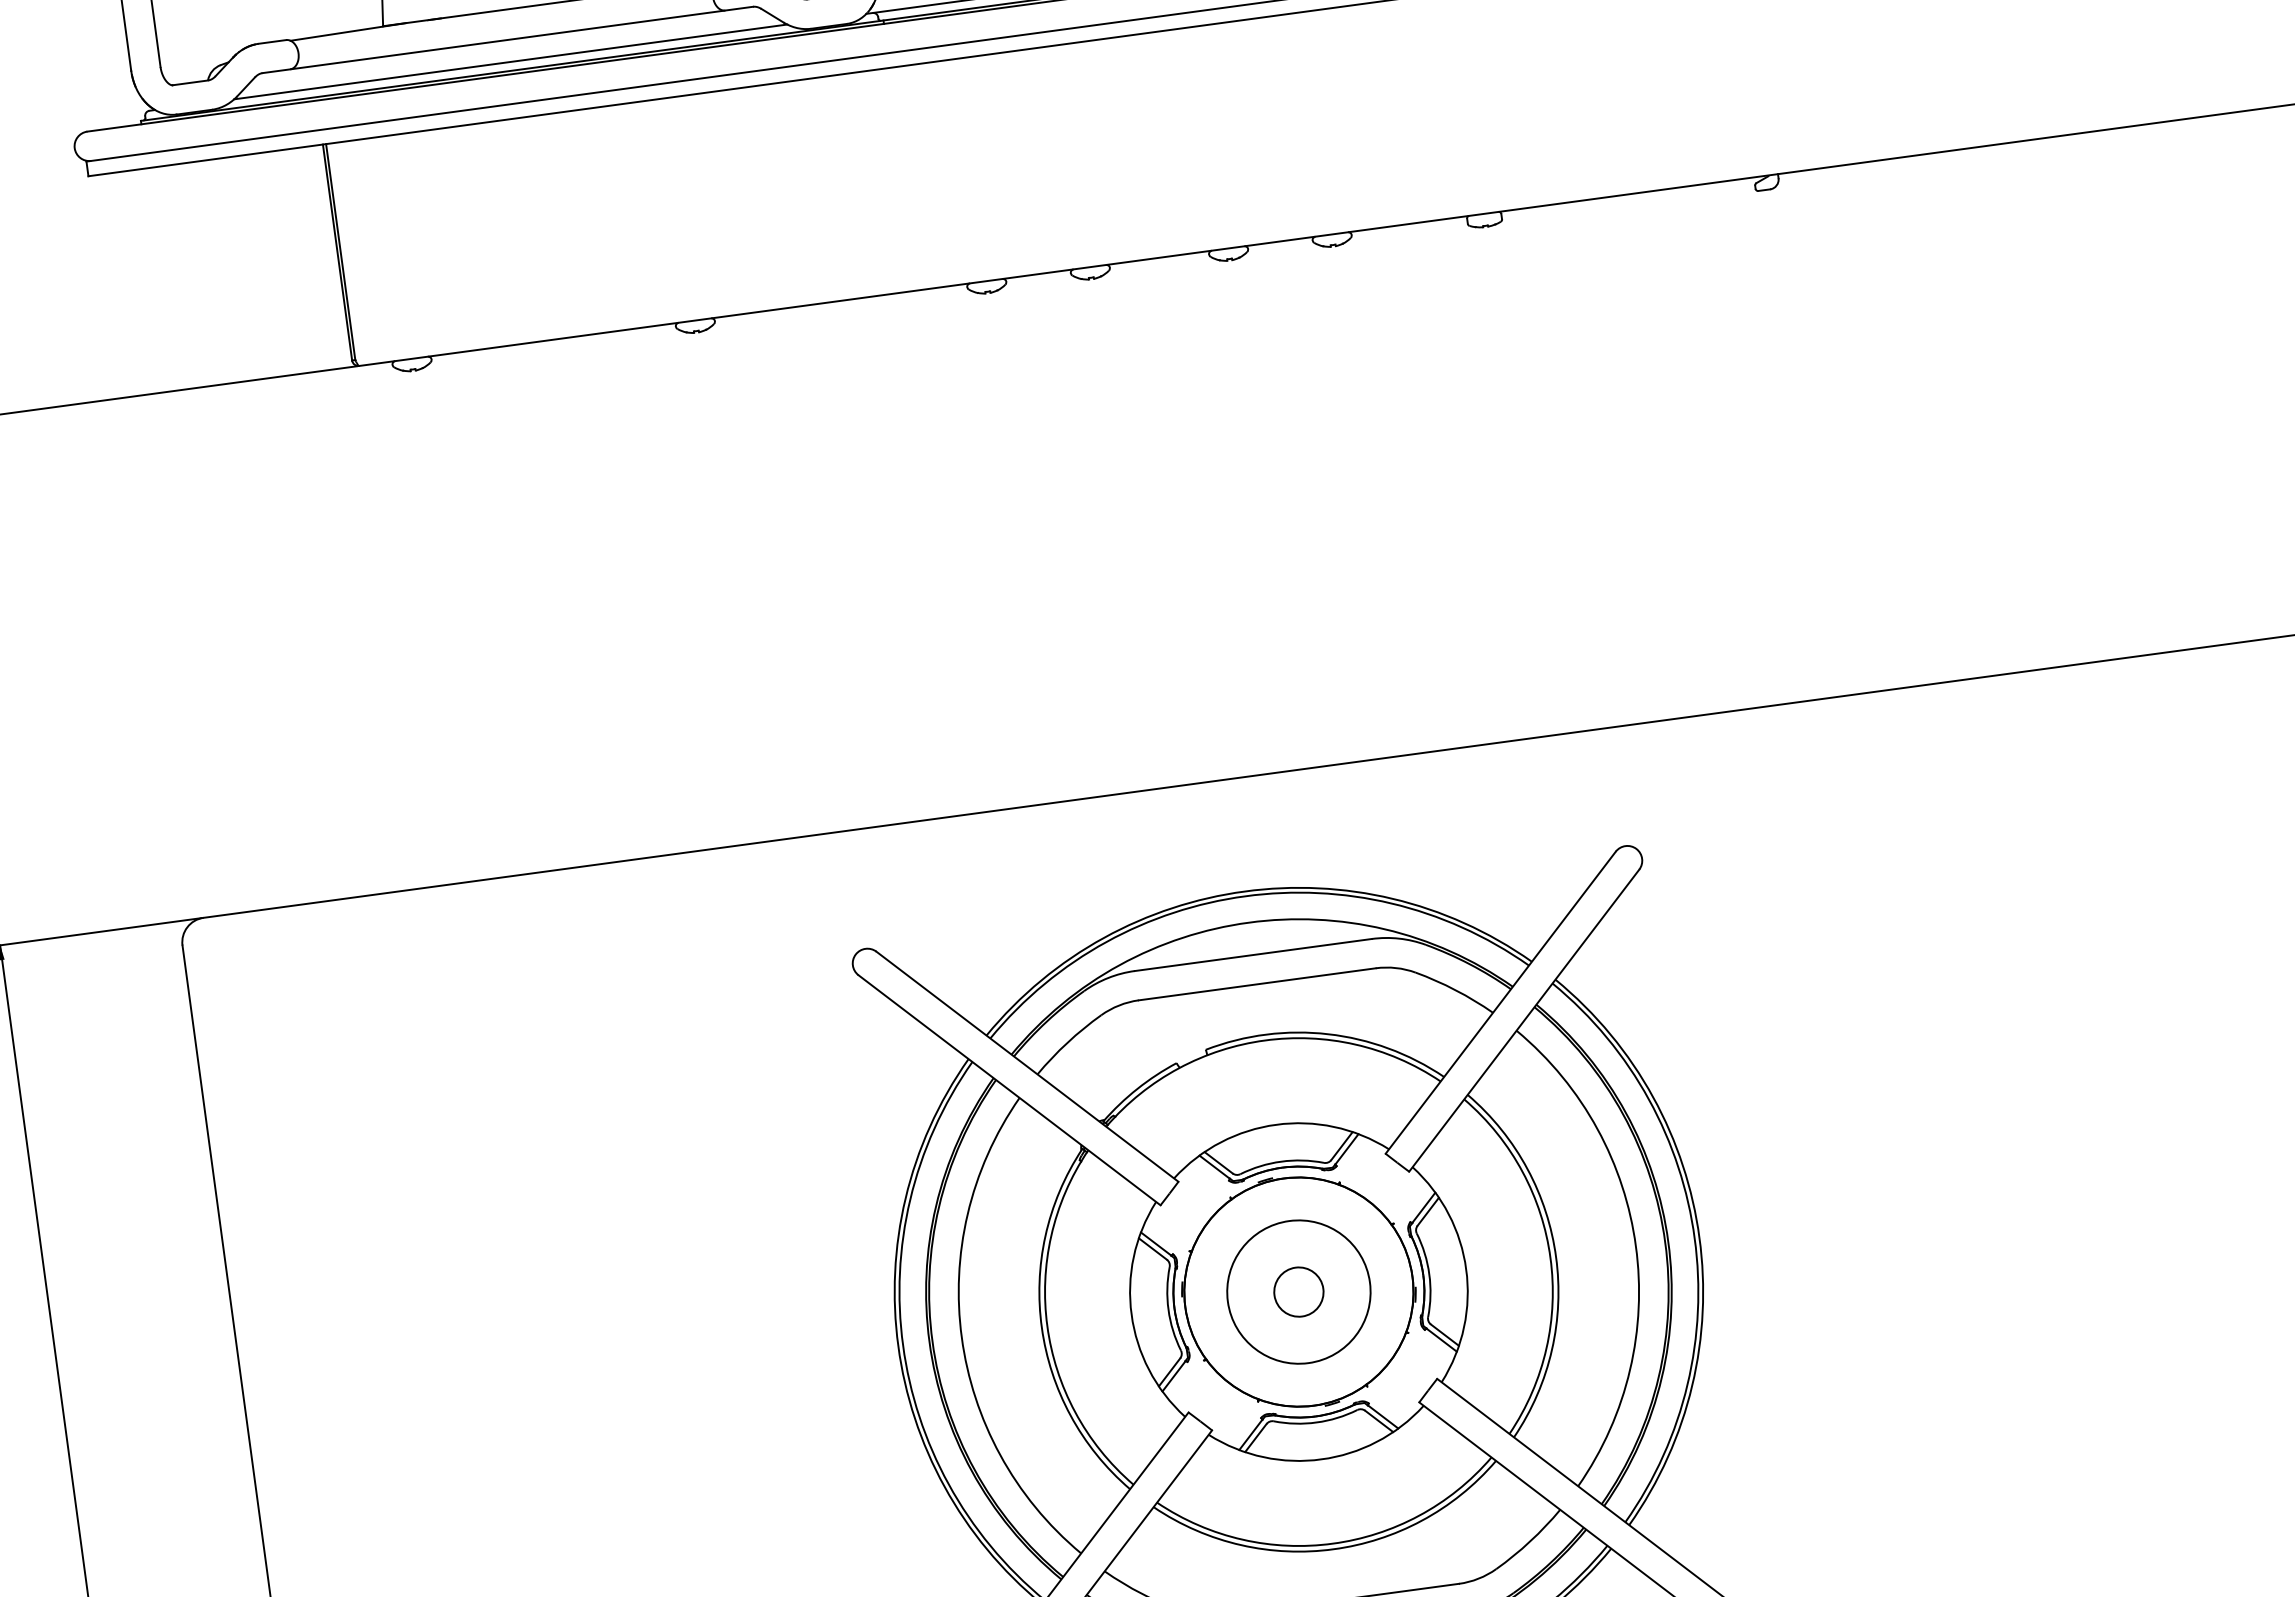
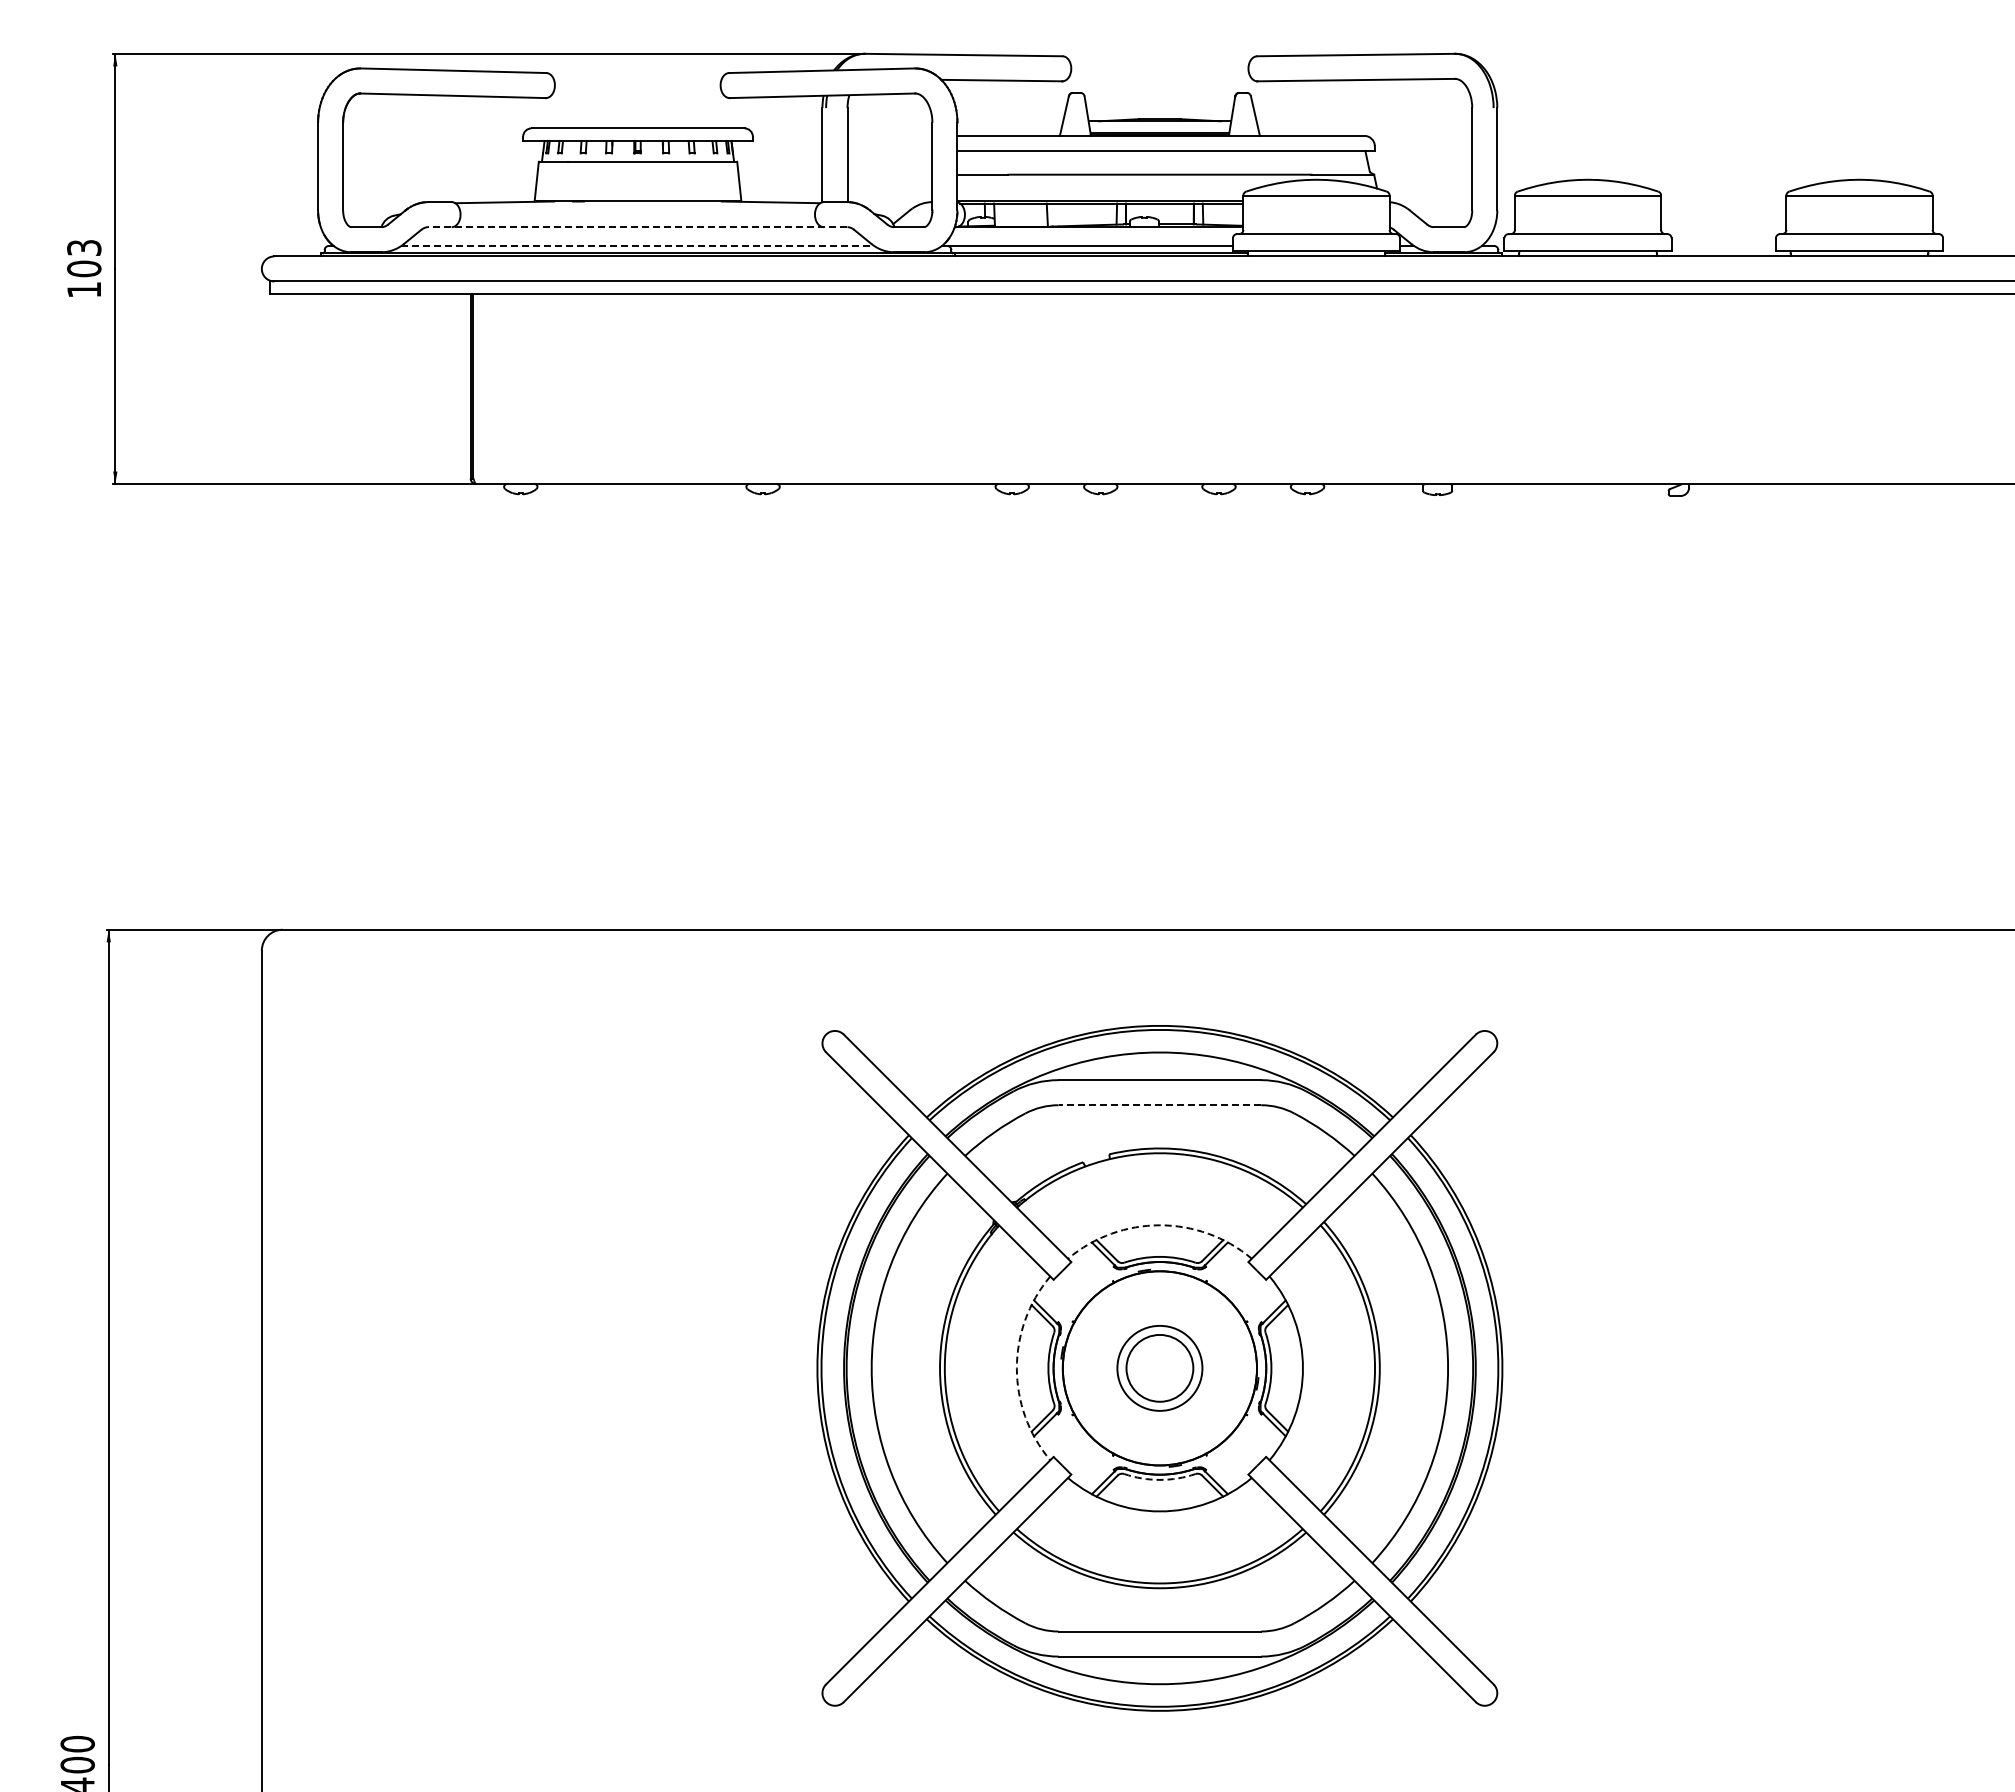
line: (507, 40) -> (637, 227), solid -> dashed
line: (511, 61) -> (638, 245), solid -> dashed
line: (1256, 984) -> (1159, 1105), solid -> dashed
arc: (1275, 1125) -> (1159, 1225), solid -> dashed
circle: (1298, 1292) -> (1159, 1368), size x0.7
circle: (1298, 1292) -> (1159, 1368), size x1.6
arc: (1131, 1314) -> (1016, 1368), solid -> dashed
arc: (1316, 1422) -> (1159, 1479), solid -> dashed

